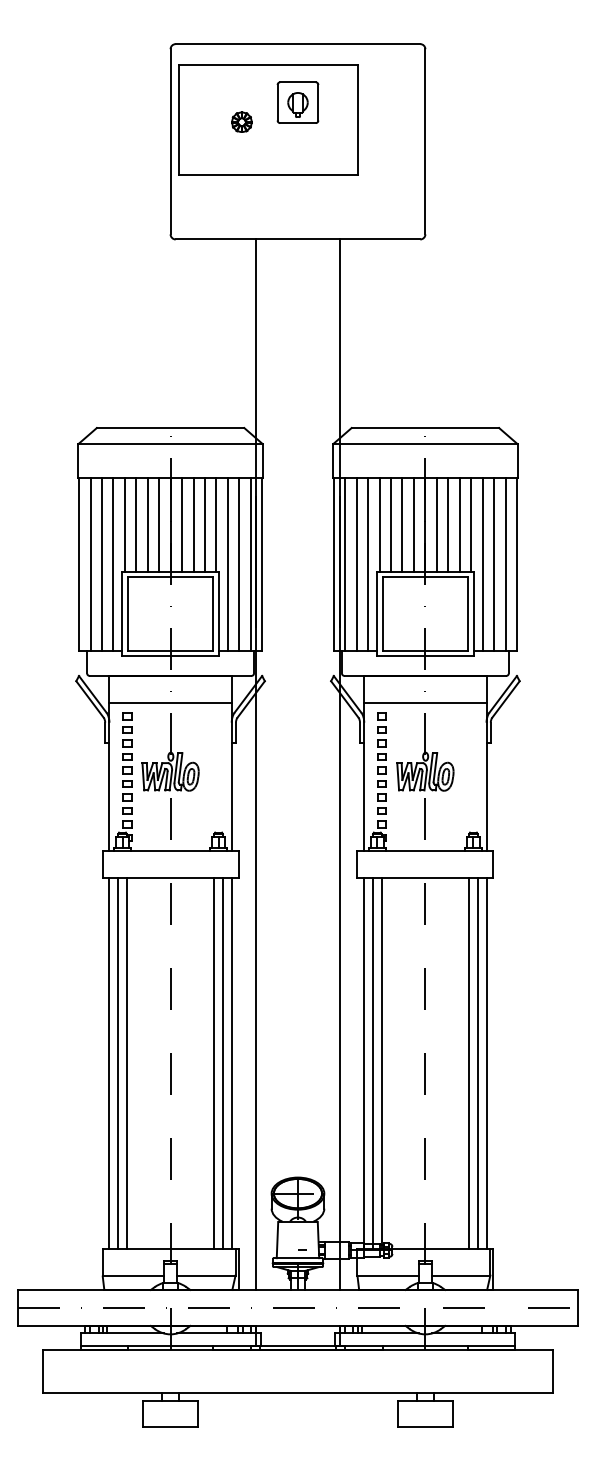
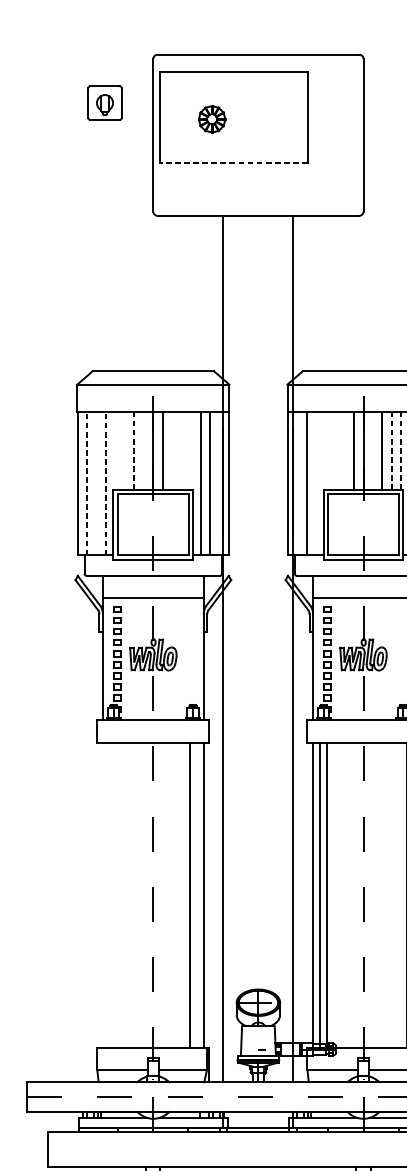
part: (297, 102) -> (104, 102), moved
part: (241, 121) -> (211, 118), size x1.6
line: (267, 175) -> (233, 163), solid -> dashed
line: (124, 524) -> (115, 450), removed
line: (136, 524) -> (125, 450), removed
line: (147, 524) -> (134, 450), solid -> dashed
line: (159, 524) -> (144, 450), removed
line: (193, 524) -> (172, 450), removed
line: (204, 524) -> (181, 450), removed
line: (216, 524) -> (191, 450), removed
line: (379, 524) -> (325, 450), removed
line: (391, 524) -> (335, 450), removed
line: (402, 524) -> (344, 450), removed
line: (436, 524) -> (372, 450), removed
line: (459, 524) -> (391, 450), solid -> dashed
line: (471, 524) -> (401, 450), solid -> dashed
line: (90, 564) -> (87, 483), solid -> dashed
line: (101, 564) -> (96, 483), removed
line: (113, 564) -> (106, 483), solid -> dashed
line: (250, 564) -> (219, 483), removed
line: (345, 564) -> (297, 483), removed
line: (368, 564) -> (316, 483), removed
line: (109, 1063) -> (102, 895), removed
line: (118, 1063) -> (110, 895), removed
line: (126, 1063) -> (116, 895), removed
line: (222, 1063) -> (196, 895), removed
line: (469, 1063) -> (399, 895), removed

